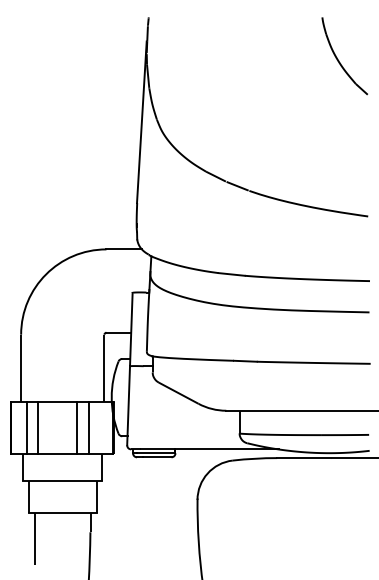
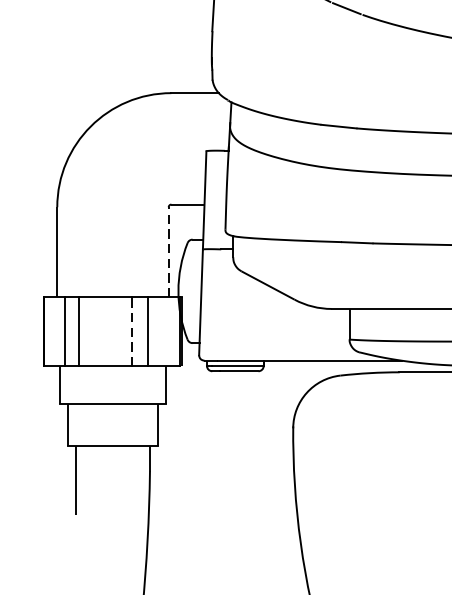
line: (104, 368) -> (168, 252), solid -> dashed
line: (77, 427) -> (132, 331), solid -> dashed

